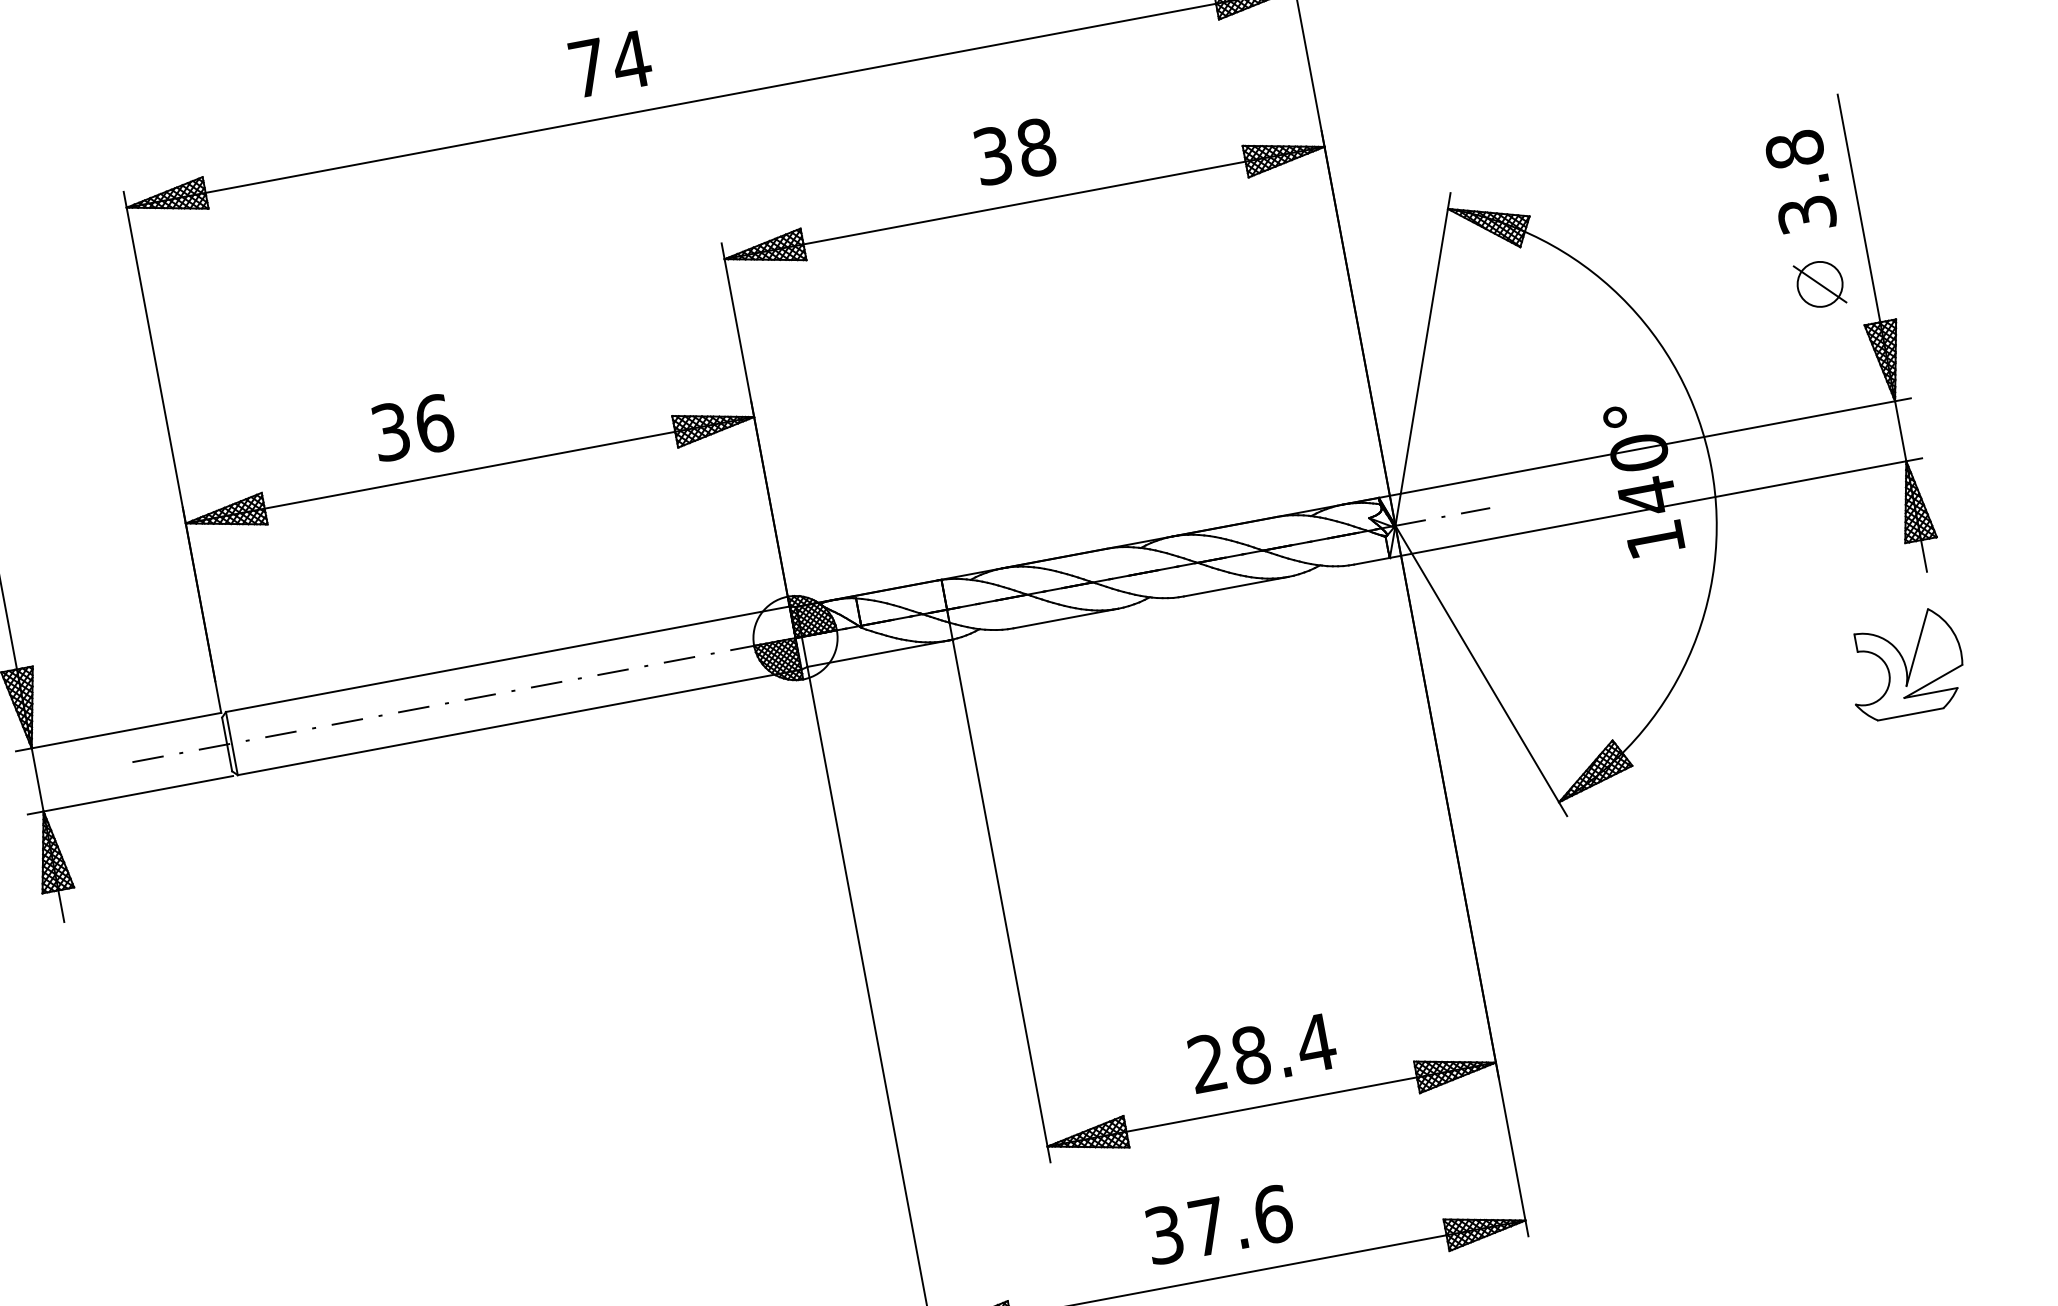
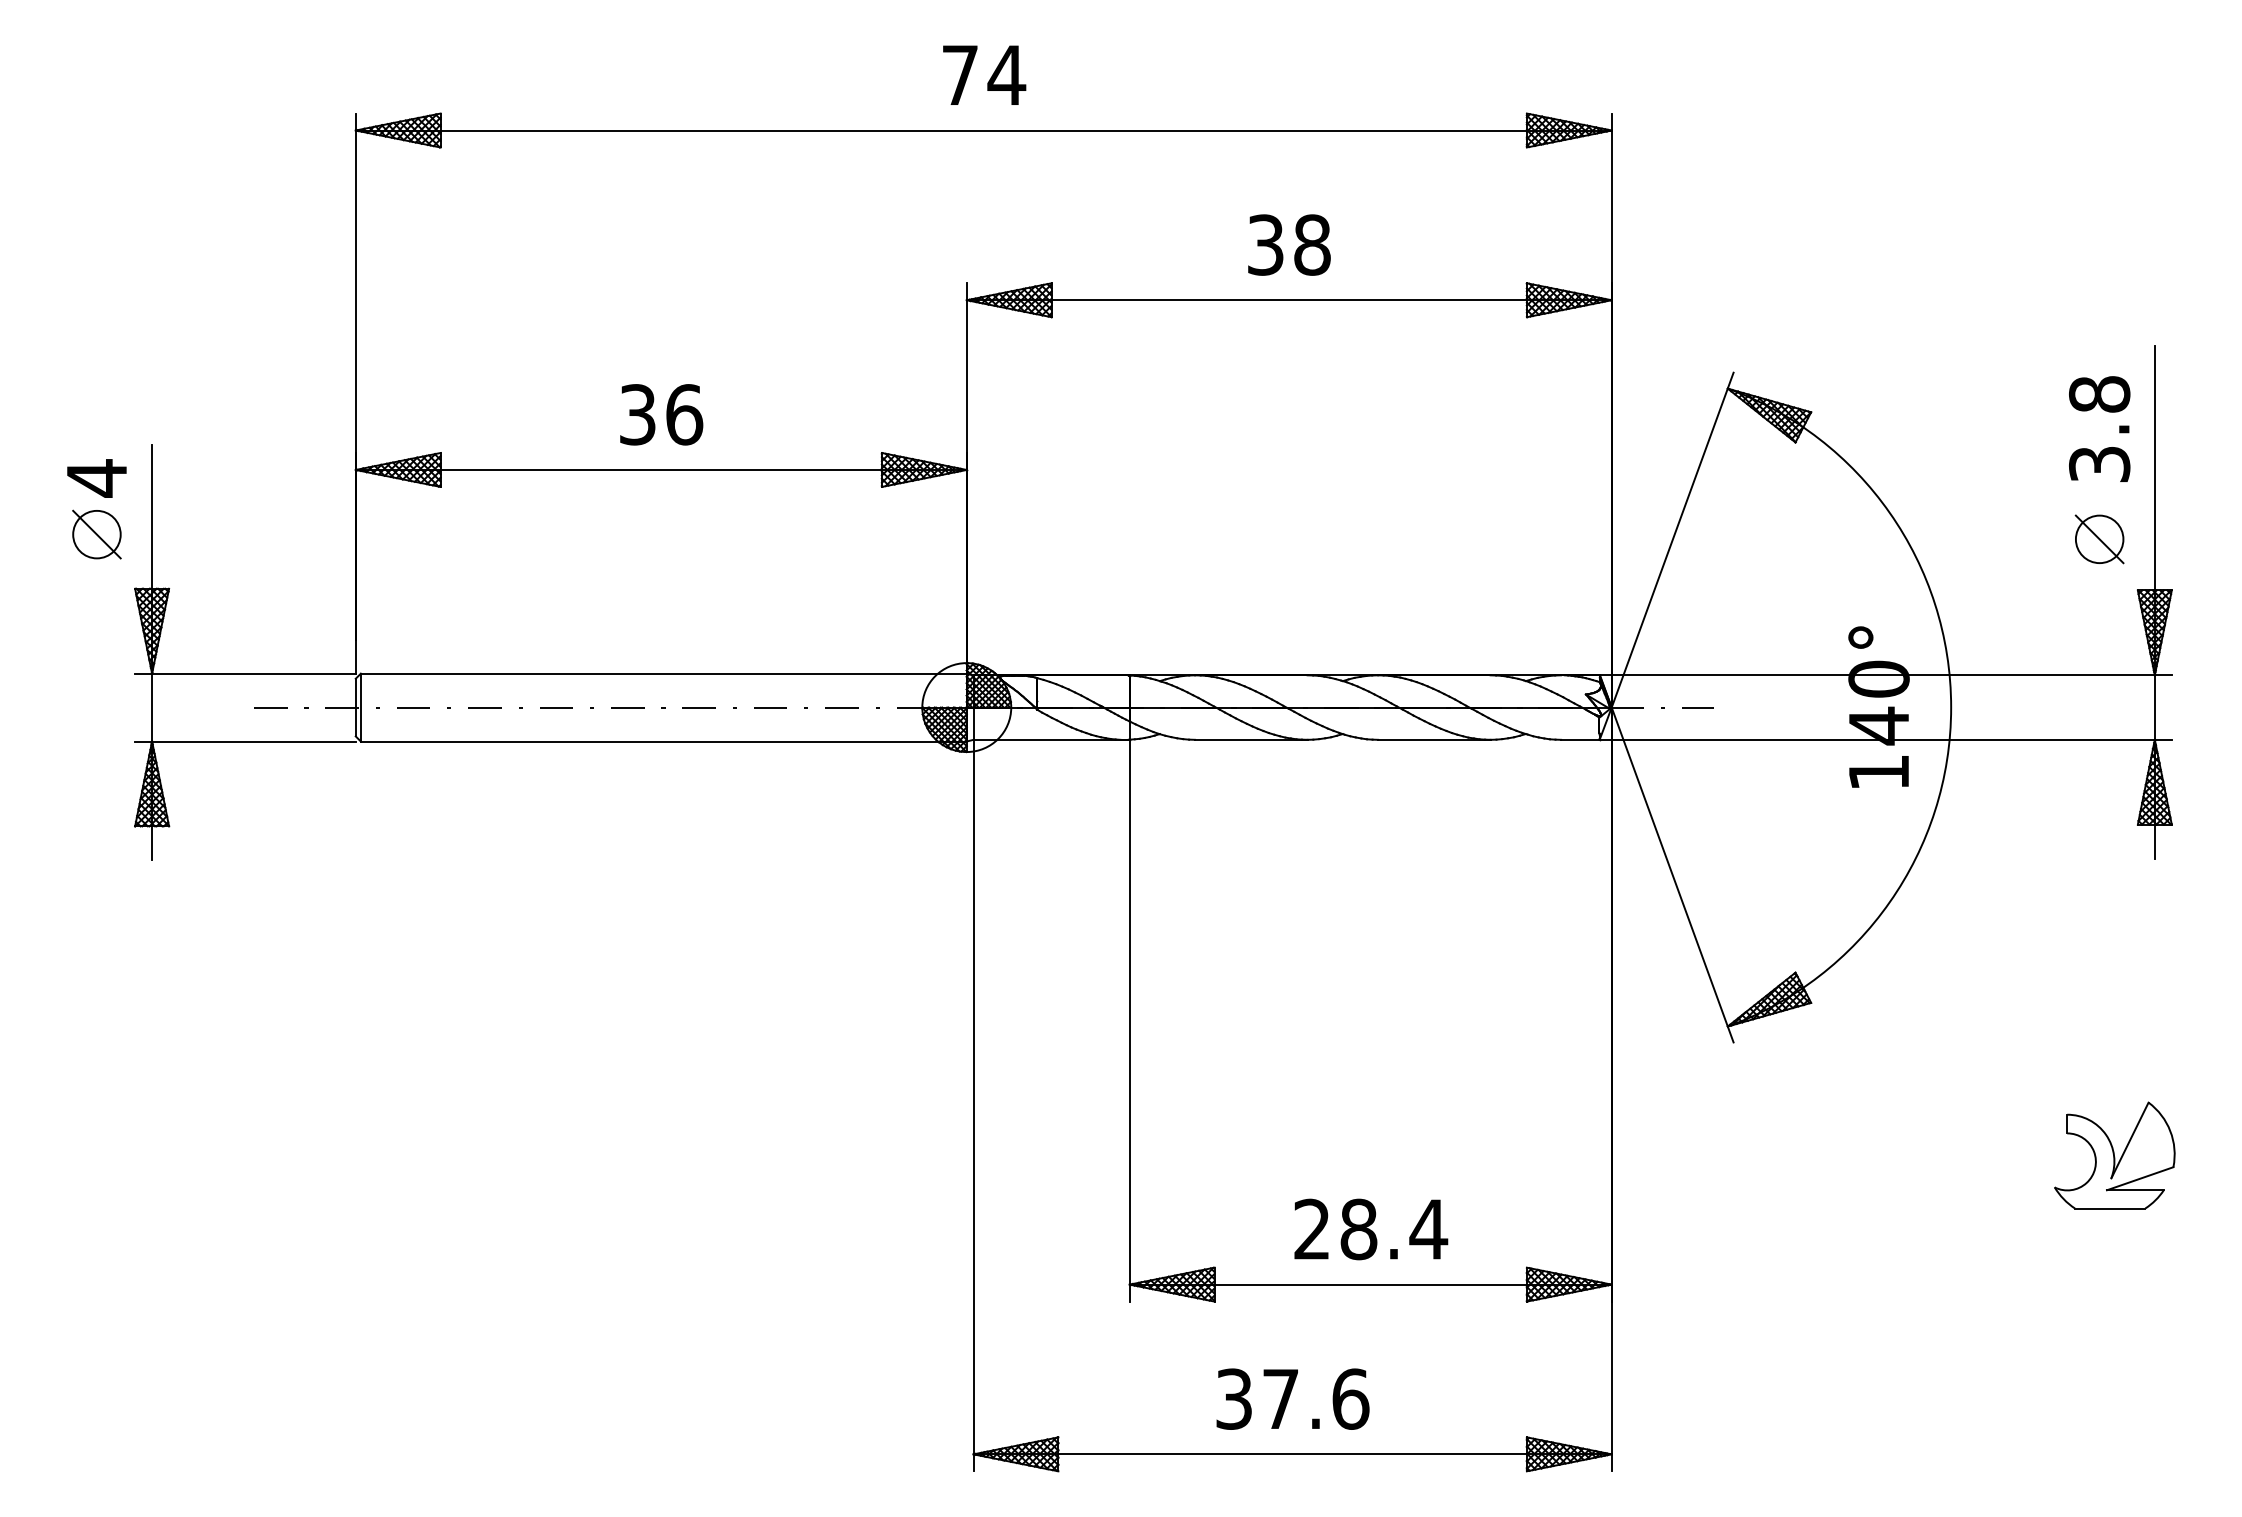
text: (610, 63) -> (984, 74), moved
text: (413, 427) -> (661, 414), moved
part: (1905, 664) -> (2114, 1155), moved

